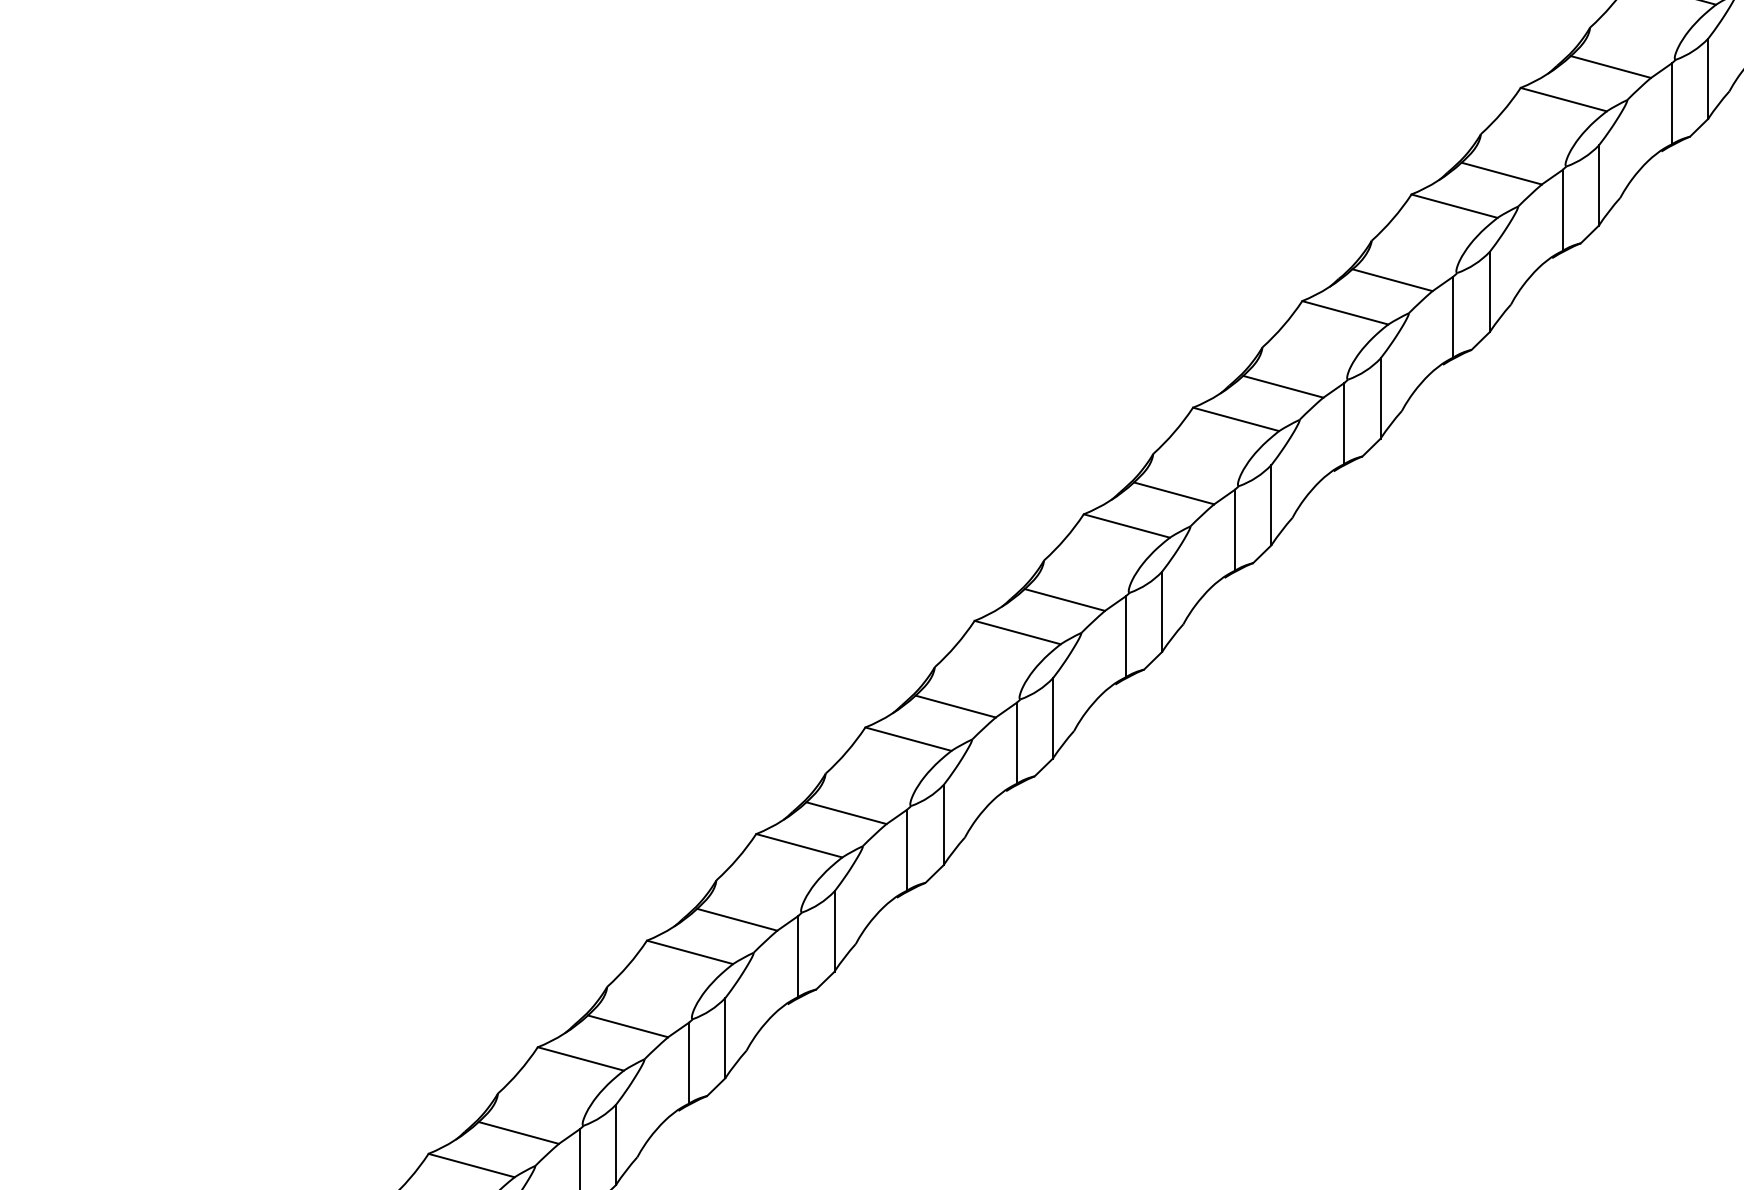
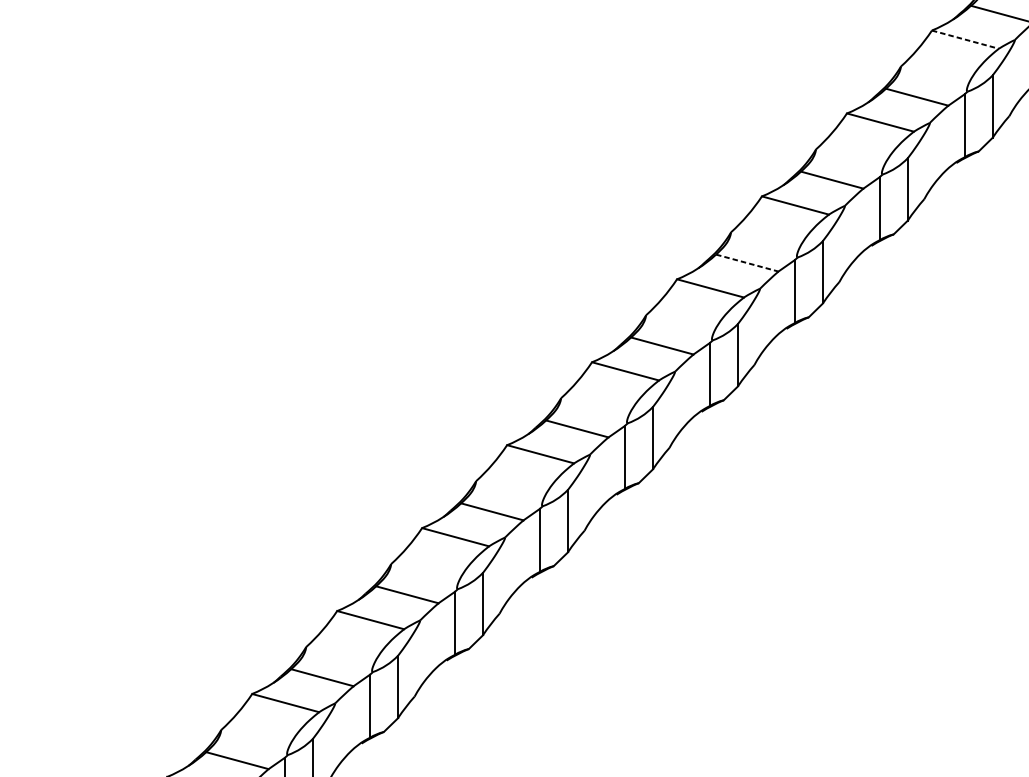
line: (1345, 312) -> (965, 39), solid -> dashed
line: (1064, 600) -> (746, 263), solid -> dashed

